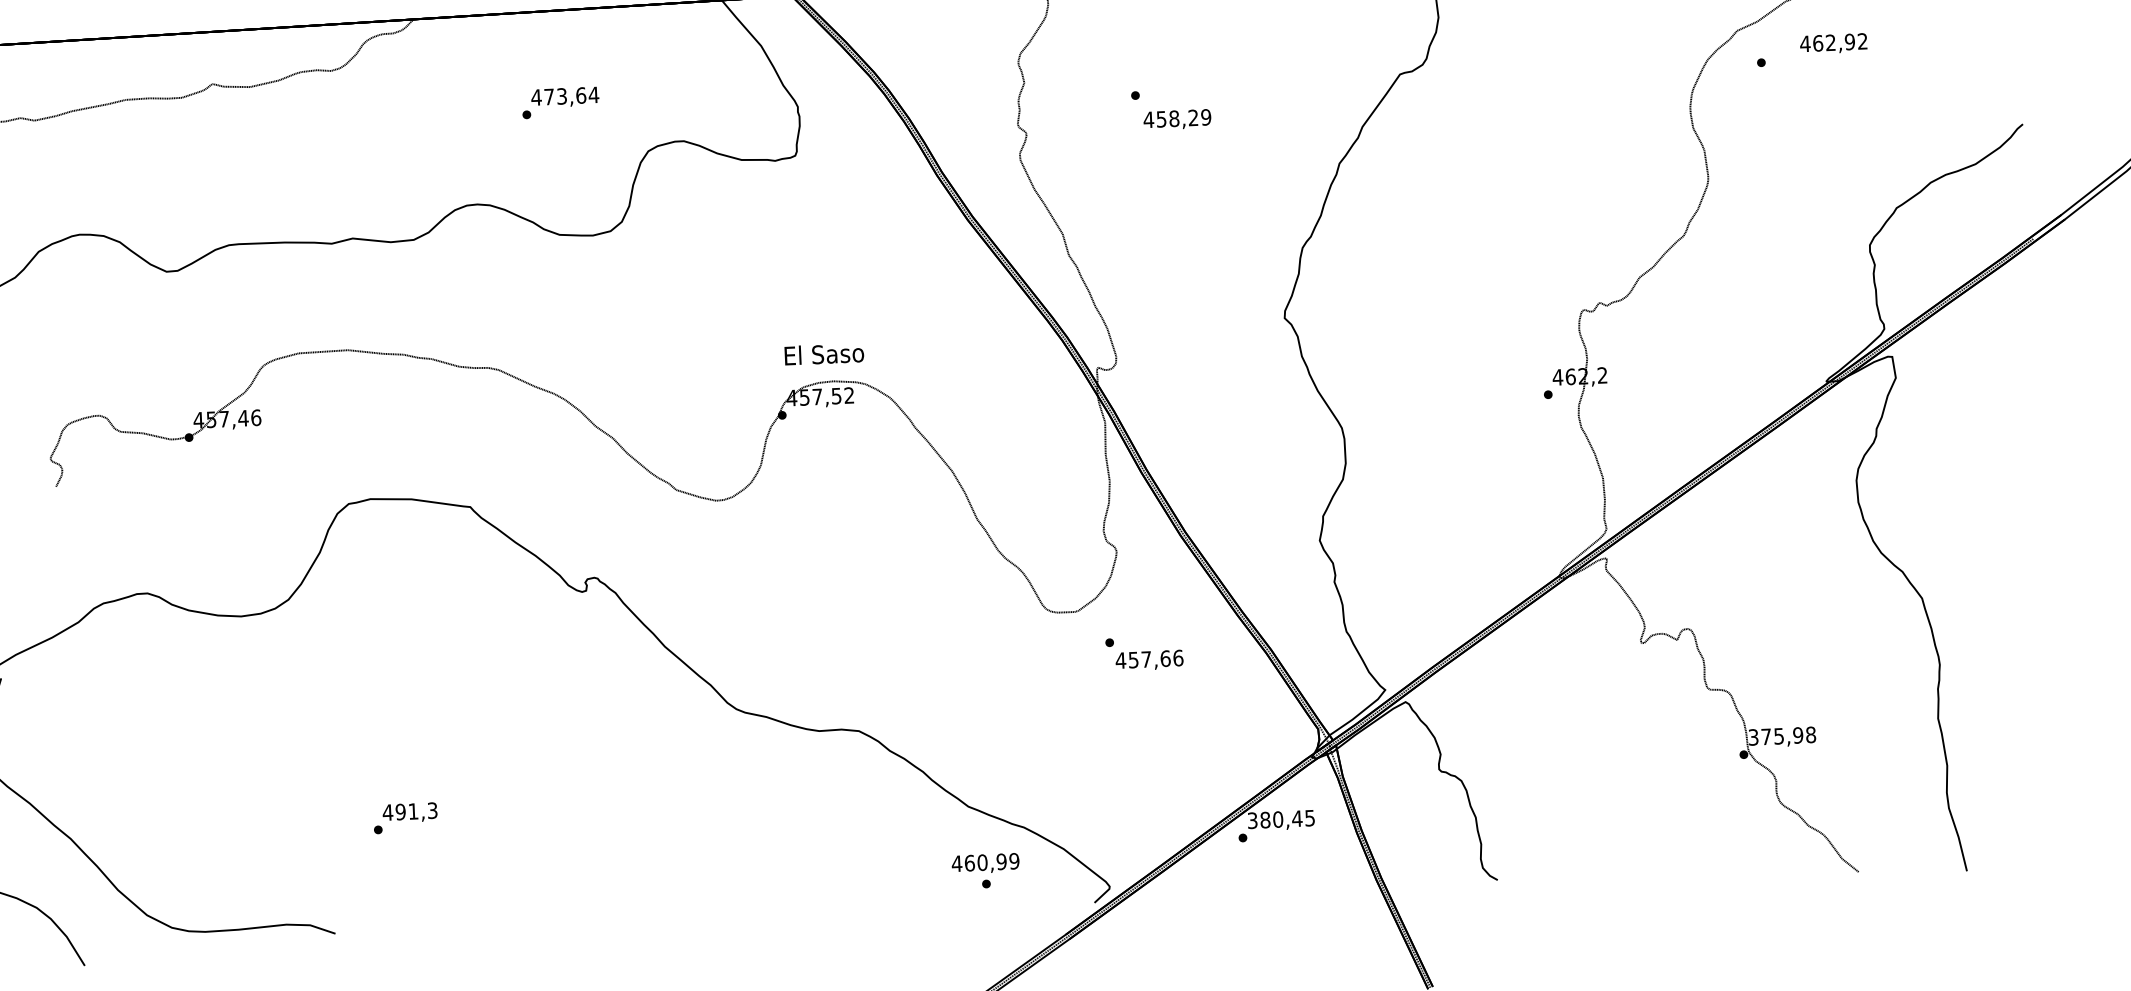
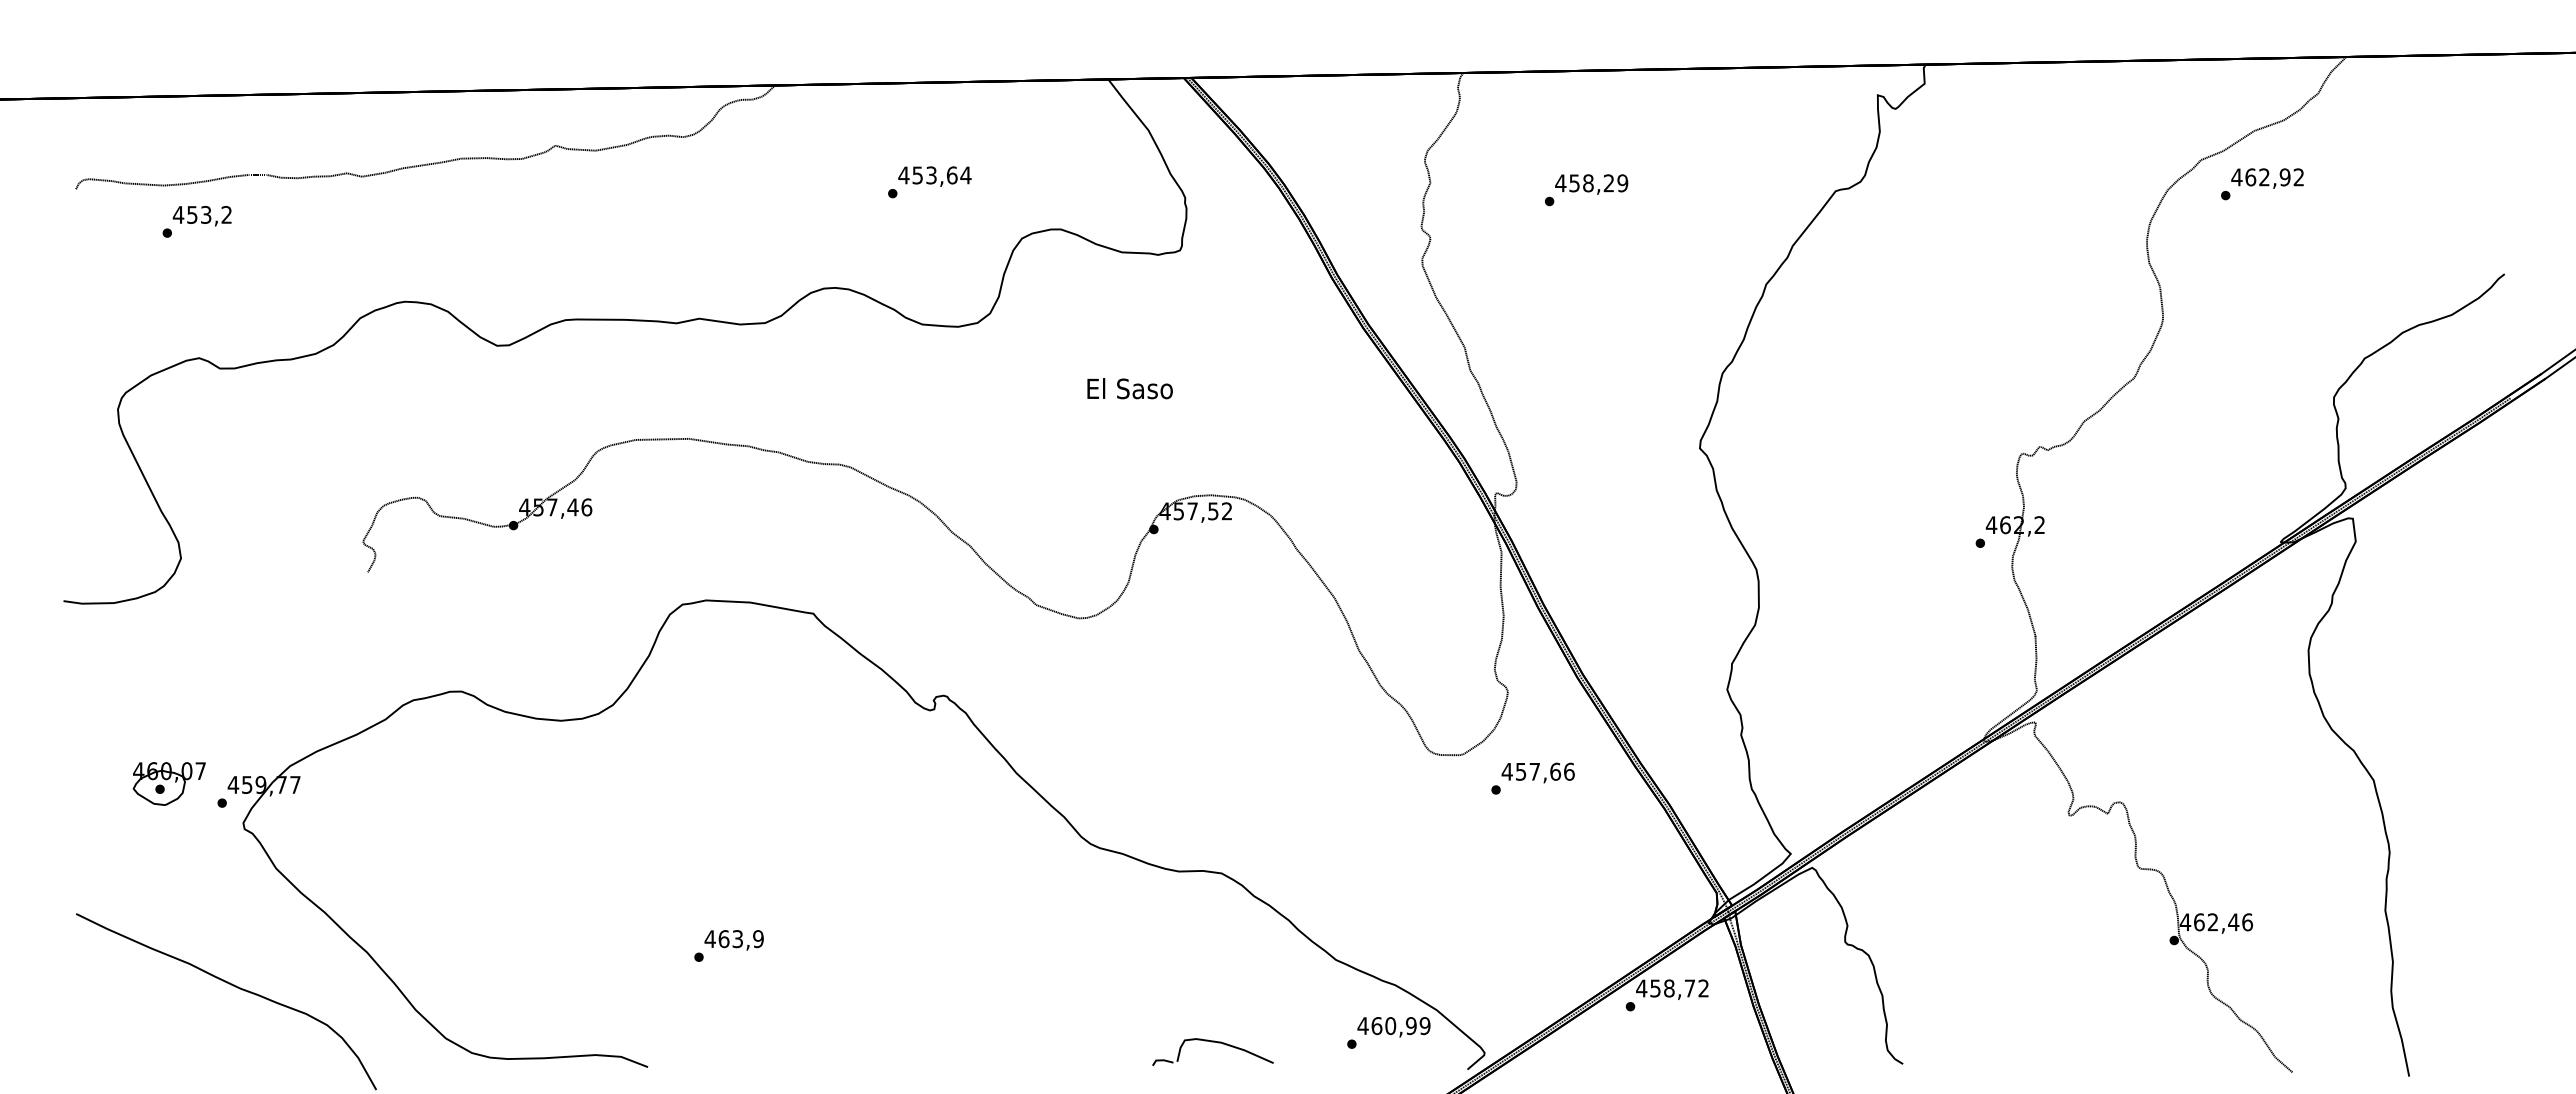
text: (1833, 43) -> (2267, 178), moved
text: (549, 97) -> (917, 175), 473,64 -> 453,64
text: (1177, 119) -> (1591, 184), moved
text: (823, 354) -> (1129, 388), moved
text: (1148, 660) -> (1537, 772), moved
text: (1782, 736) -> (2216, 922), 375,98 -> 462,46
text: (416, 811) -> (740, 939), 491,3 -> 463,9
text: (1281, 819) -> (1672, 988), 380,45 -> 458,72
text: (985, 863) -> (1393, 1027), moved
part: (857, 888) -> (1212, 1042), added

